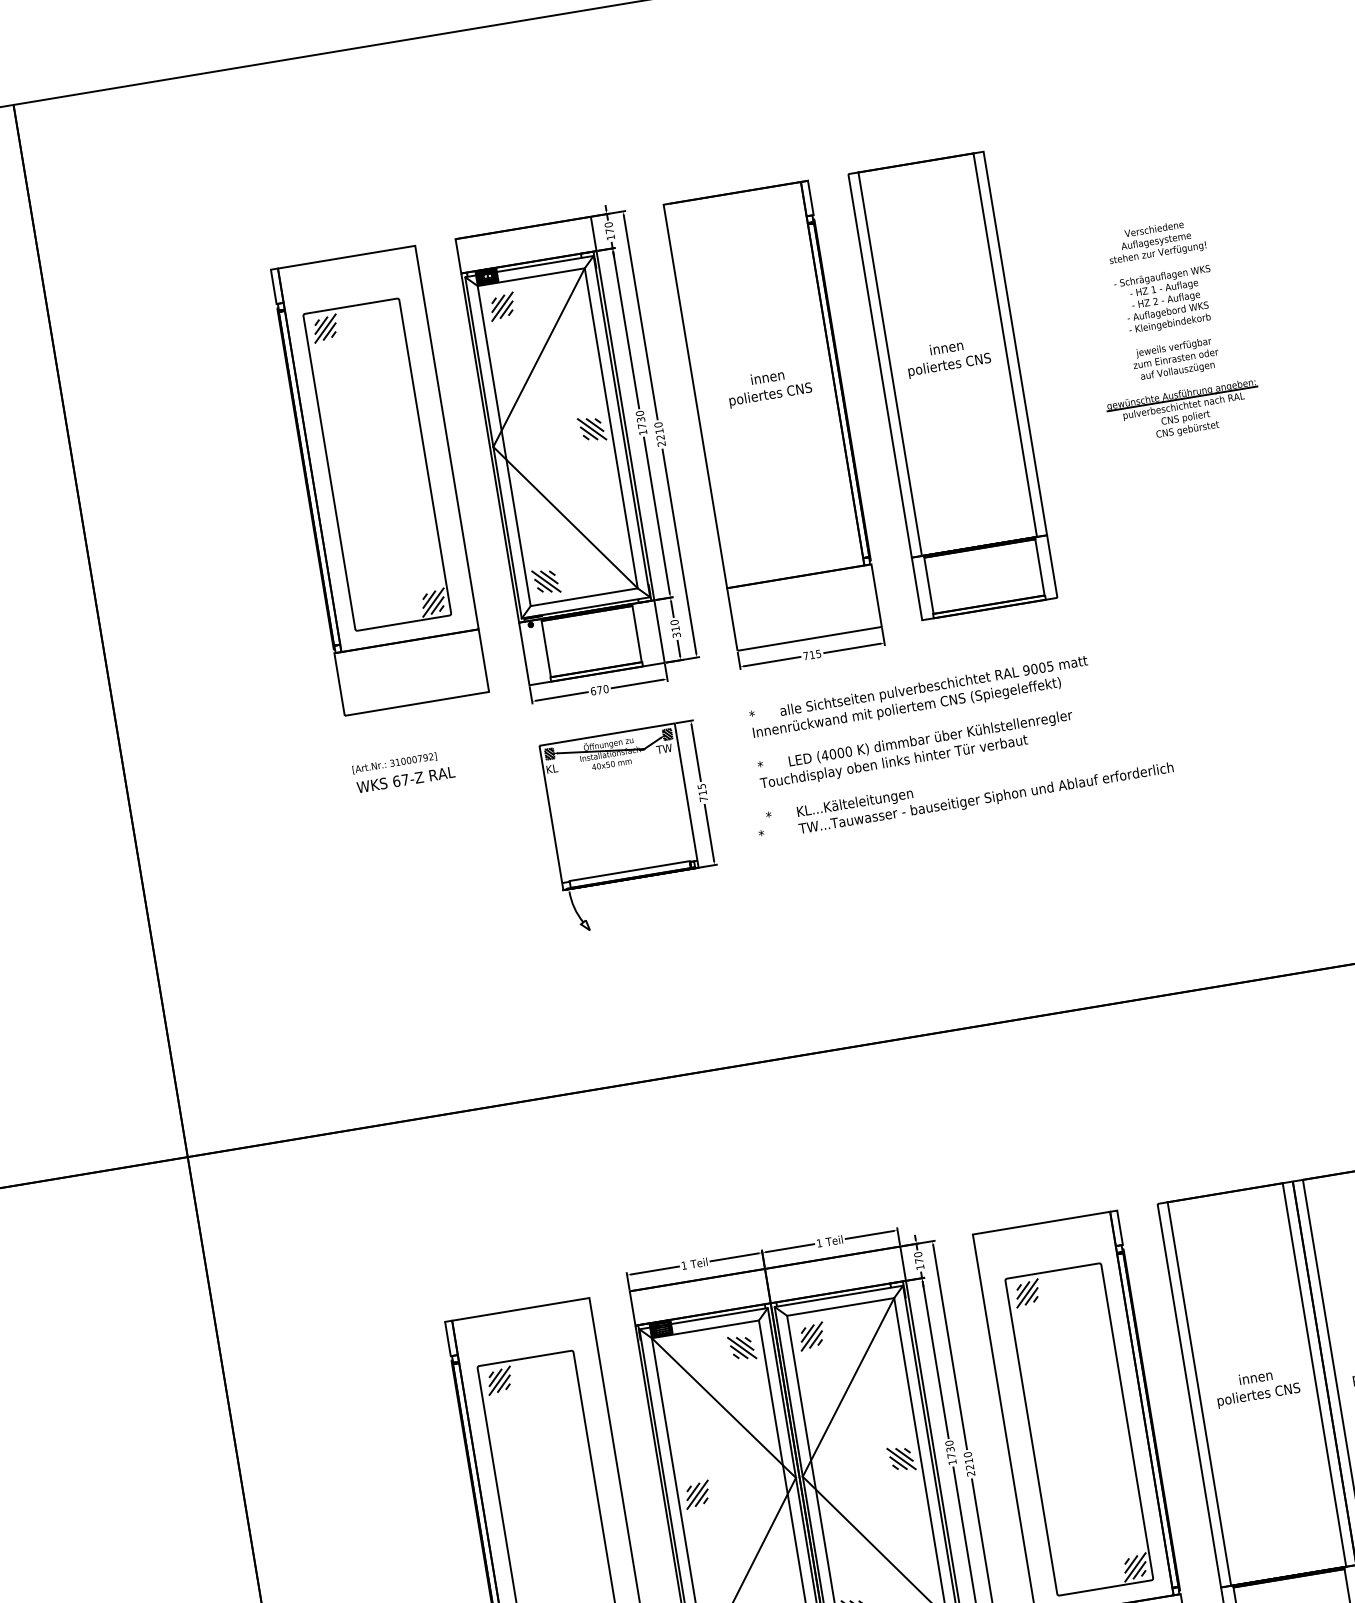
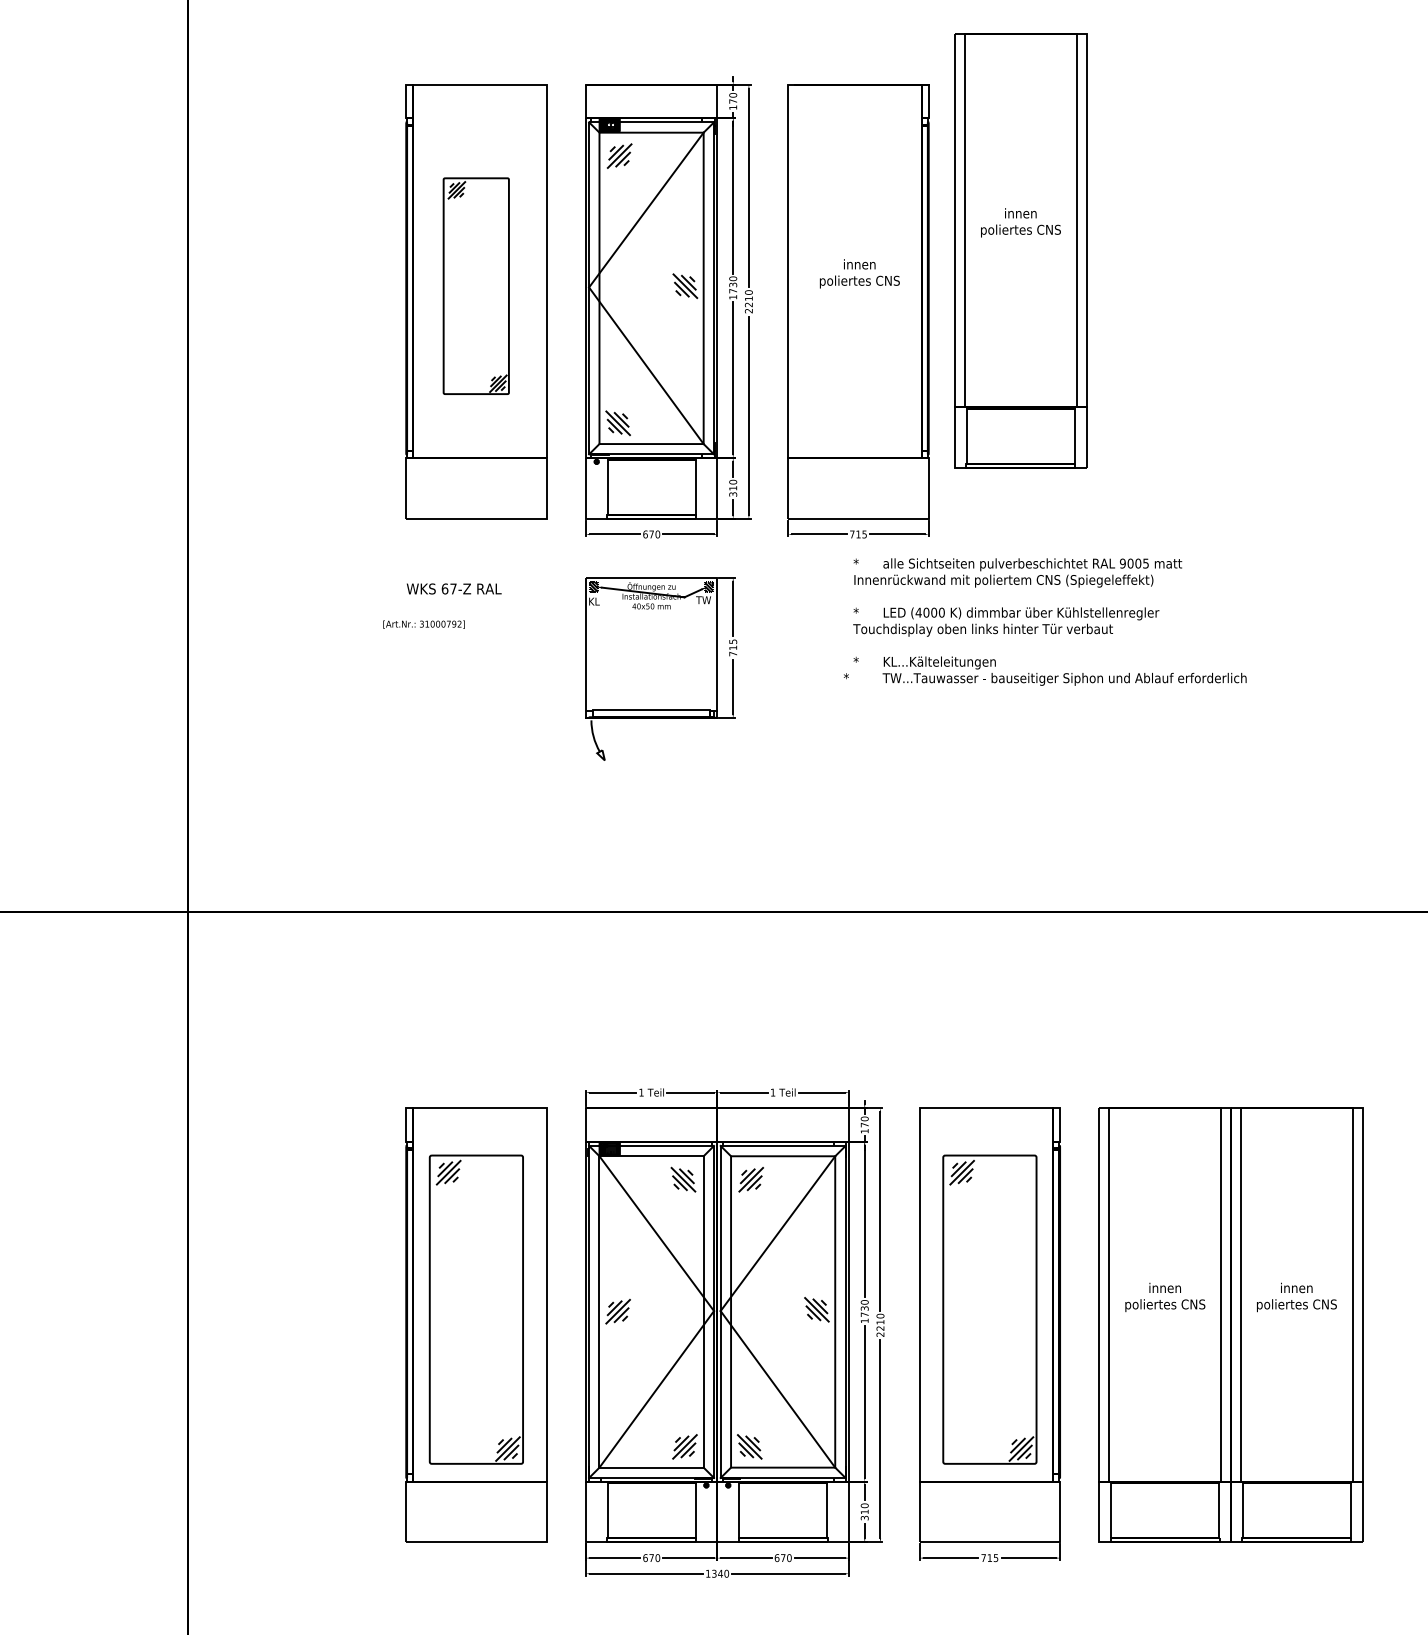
part: (1170, 329) -> (1248, 282), removed
part: (952, 385) -> (1020, 250), moved
part: (376, 465) -> (475, 286), size x0.7
text: (956, 743) -> (1045, 621), moved
text: (394, 763) -> (423, 624), moved

